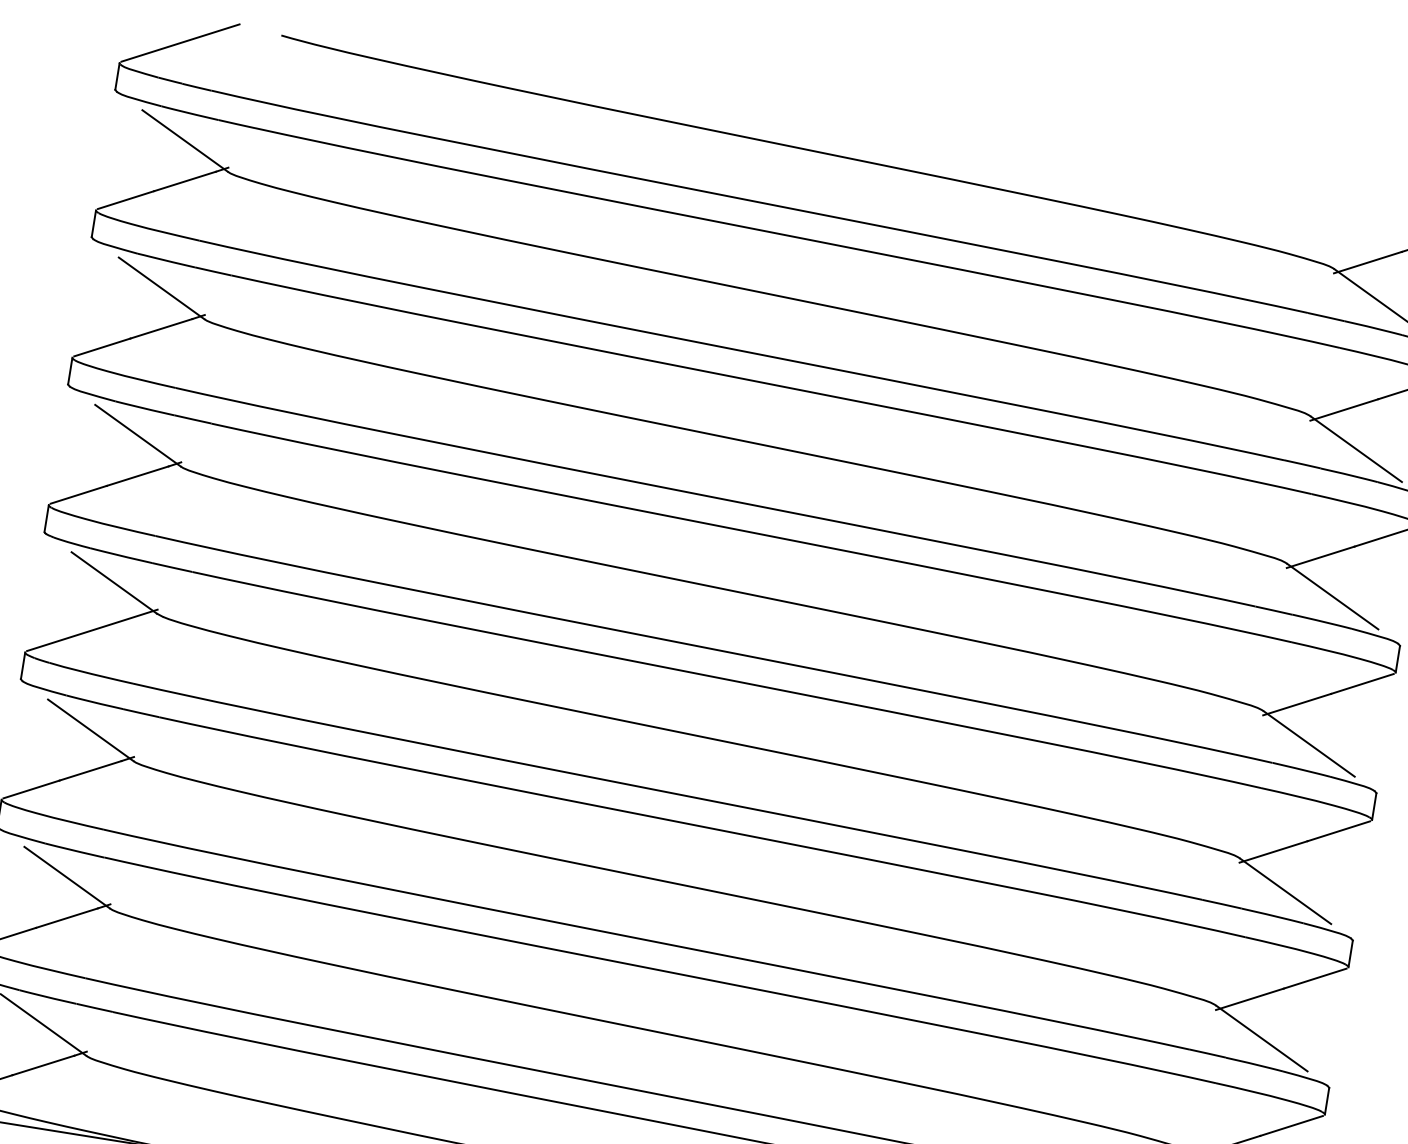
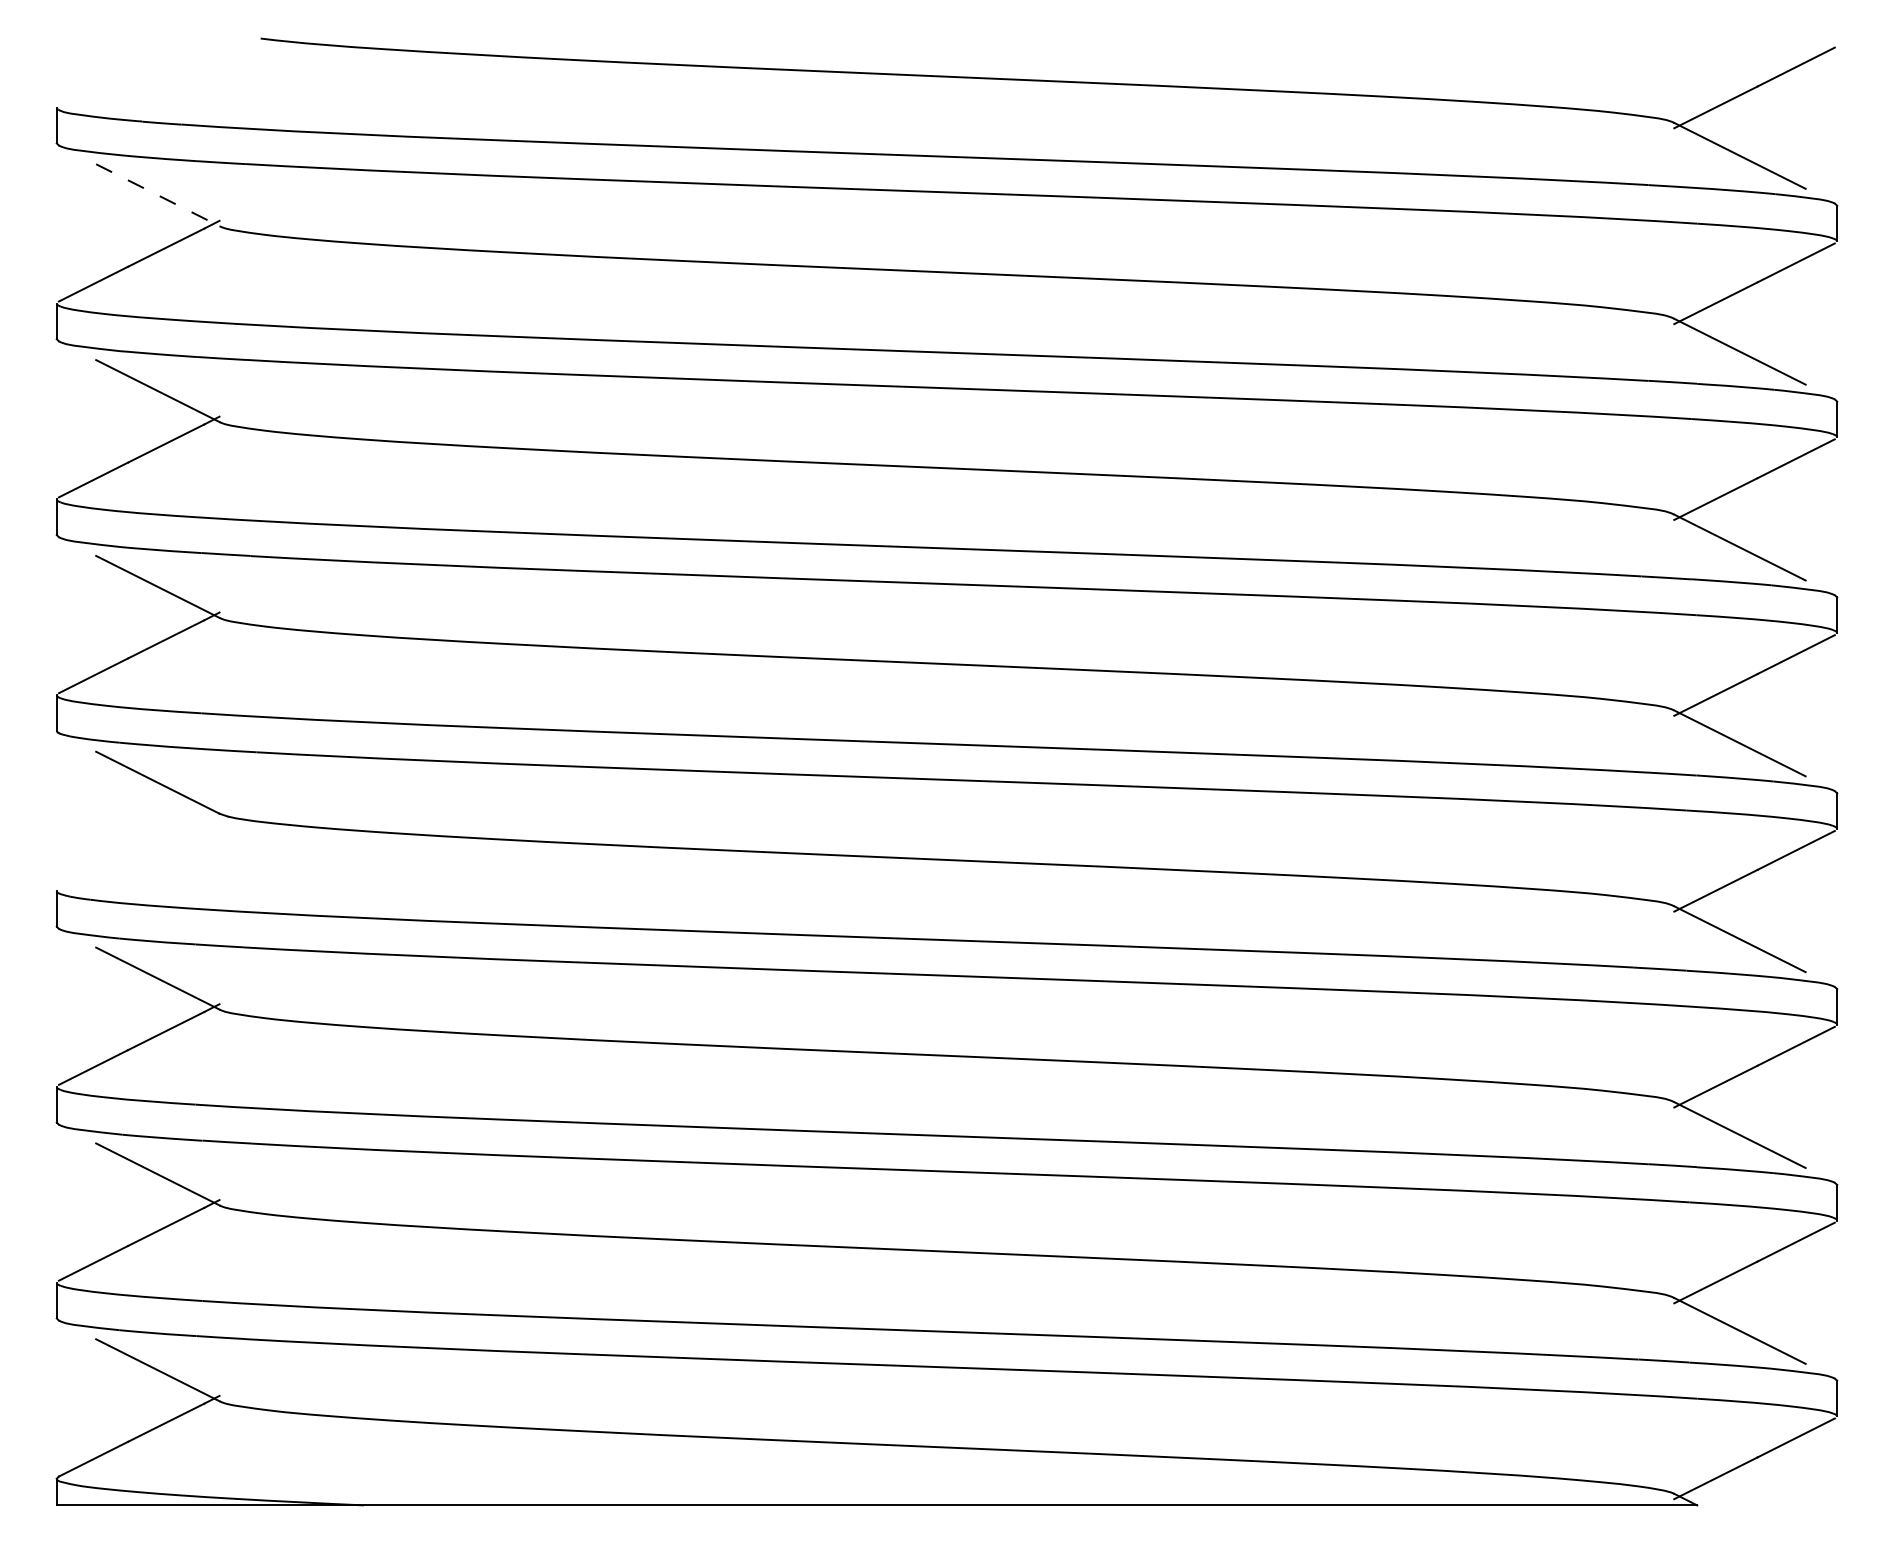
line: (180, 42) -> (131, 68), removed
line: (185, 141) -> (158, 195), solid -> dashed
line: (91, 630) -> (138, 848), removed

